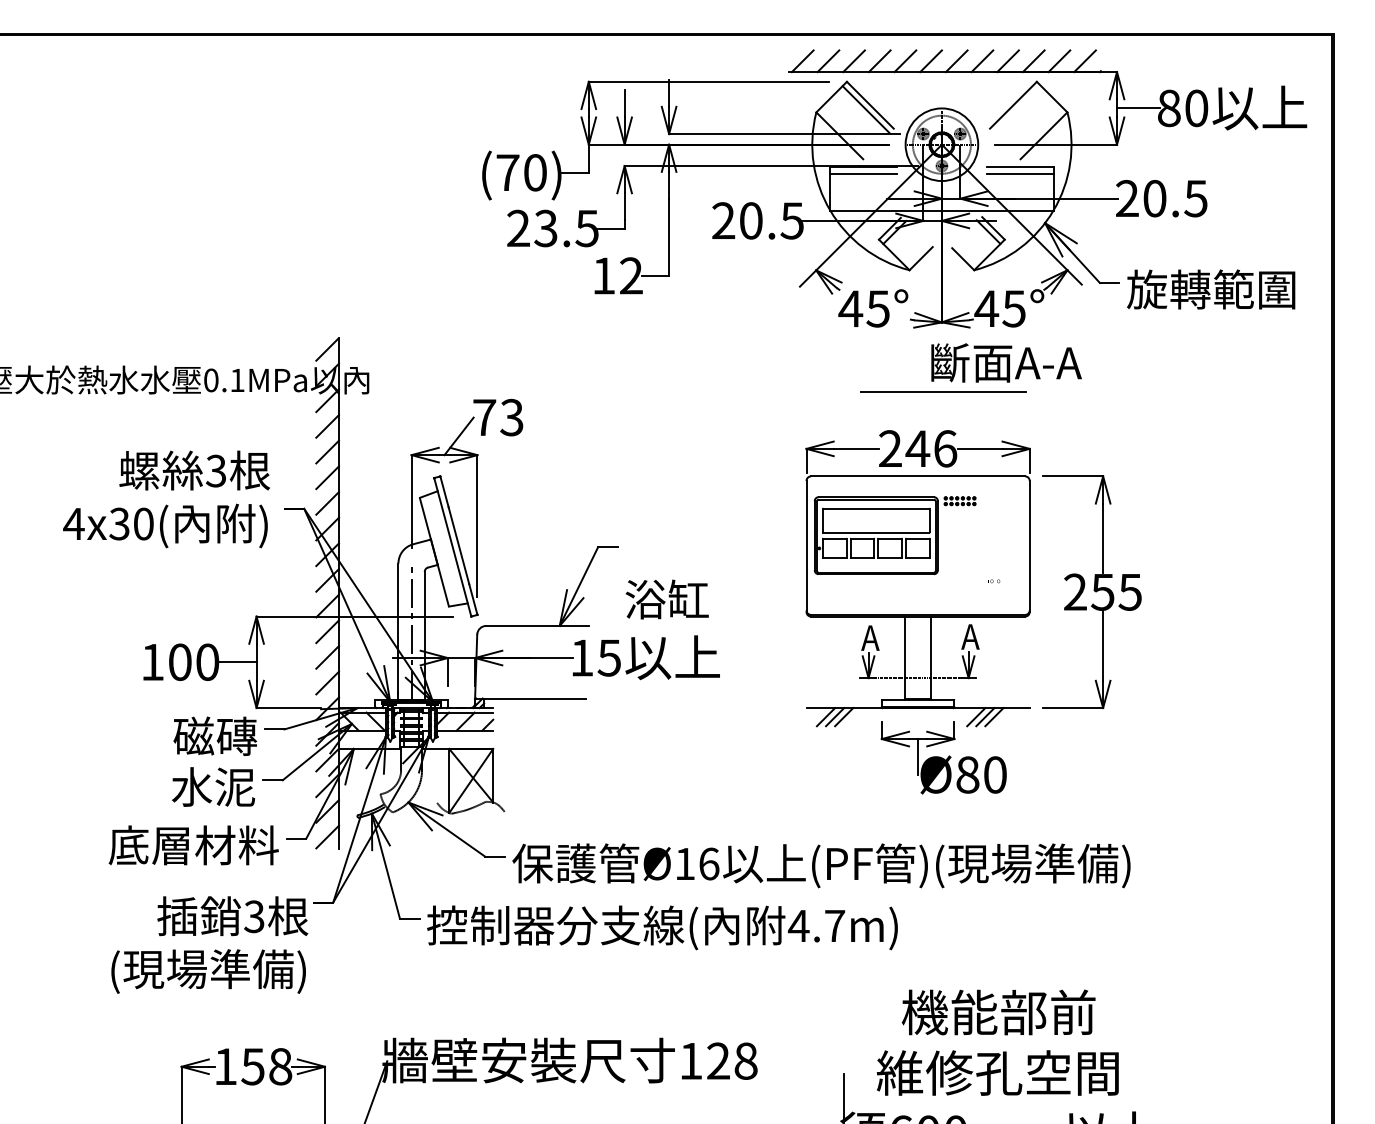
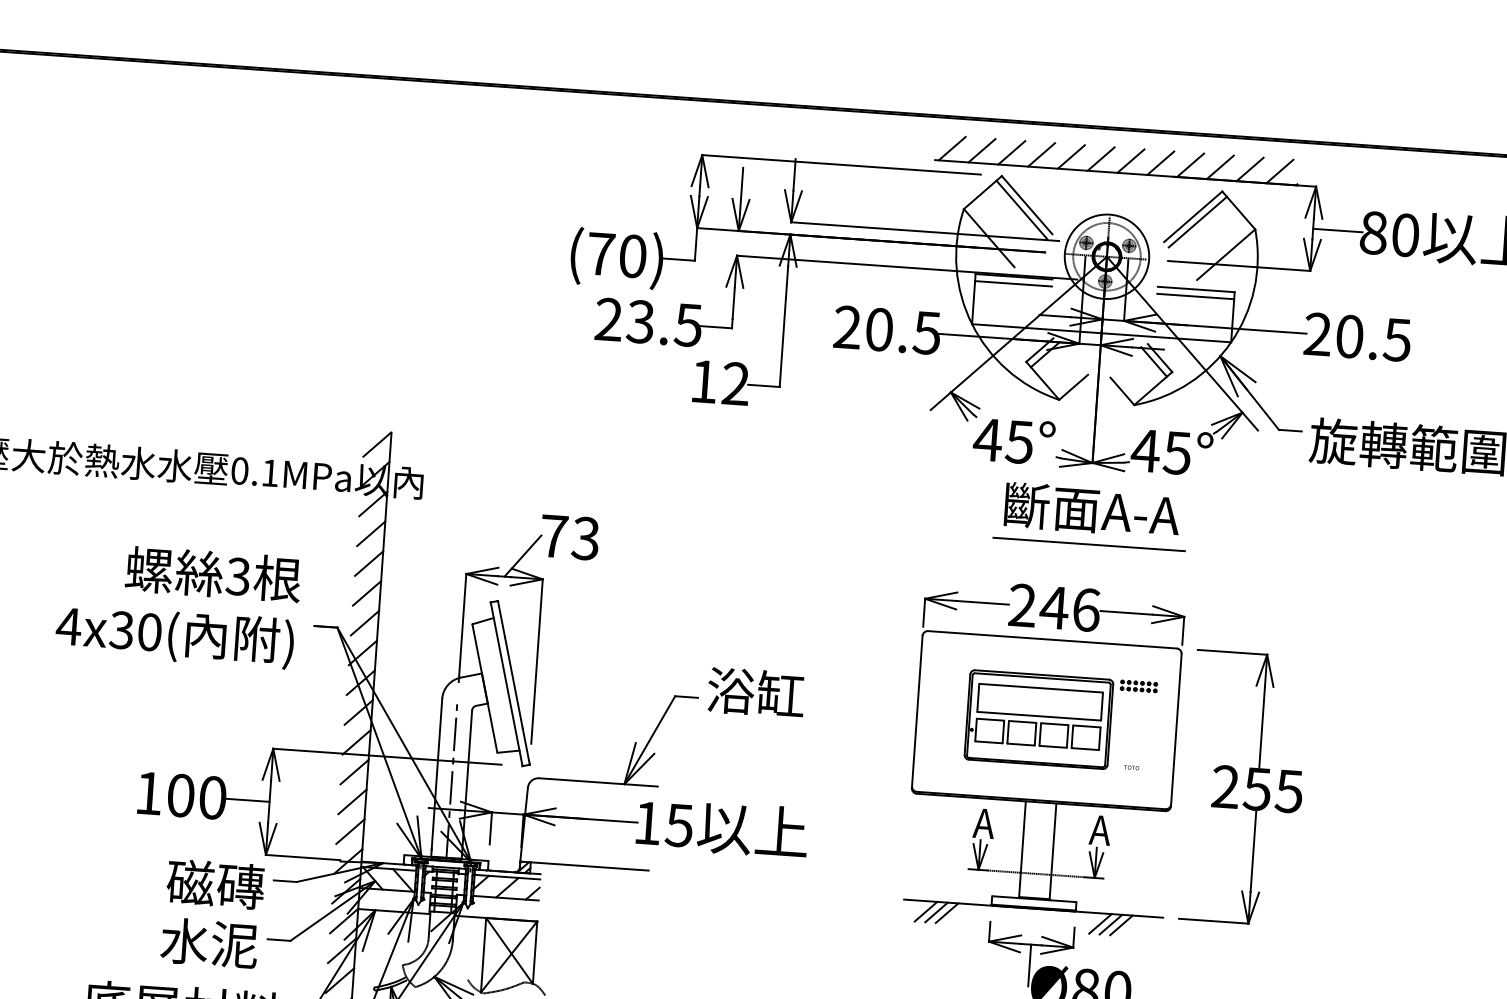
line: (1017, 109) -> (1197, 222), added
text: (1006, 362) -> (1092, 509), moved
part: (894, 535) -> (1060, 720), moved
text: (666, 599) -> (755, 692), moved

